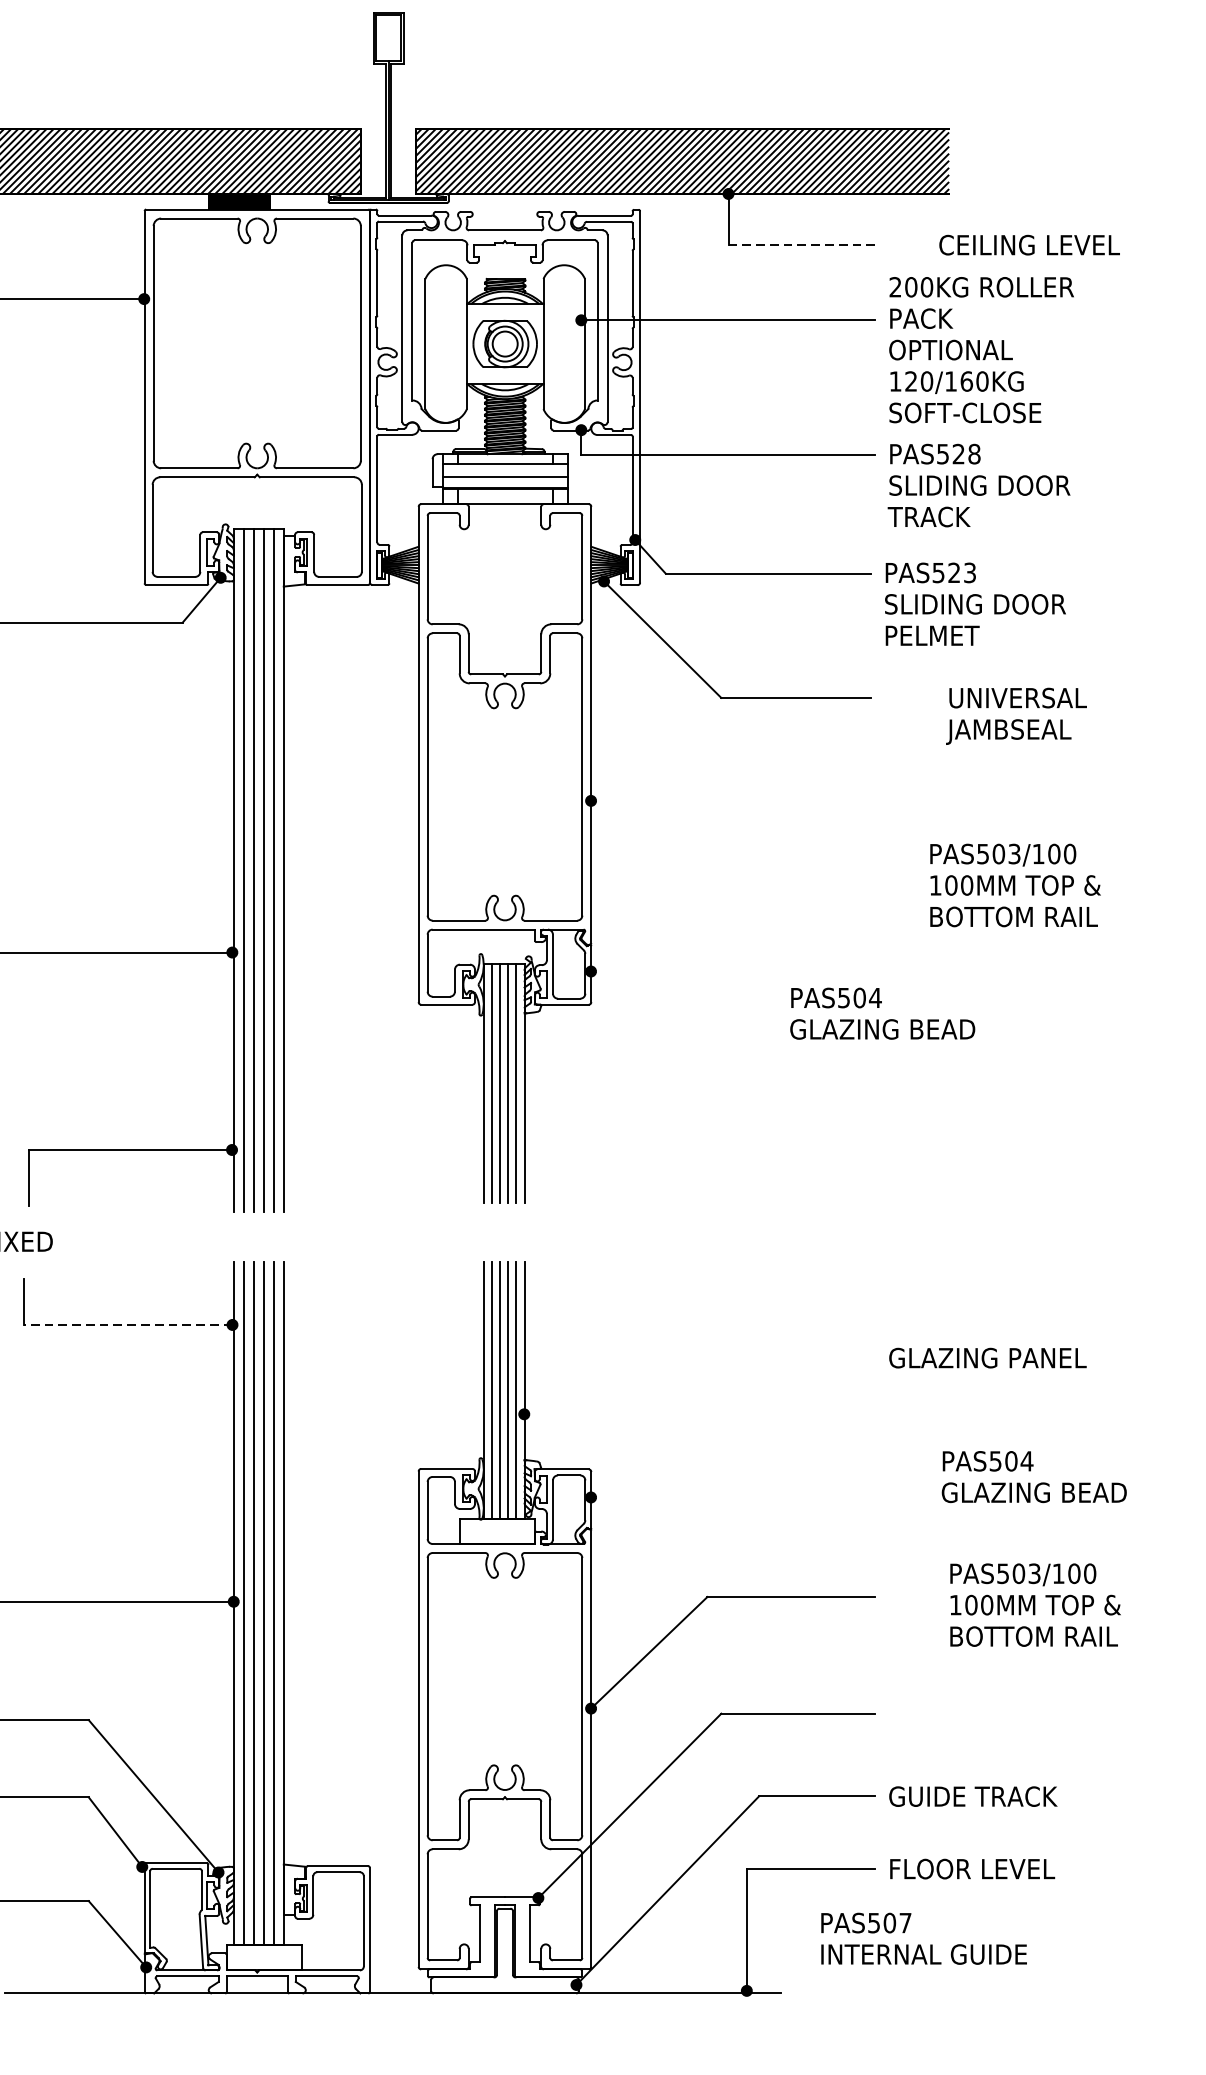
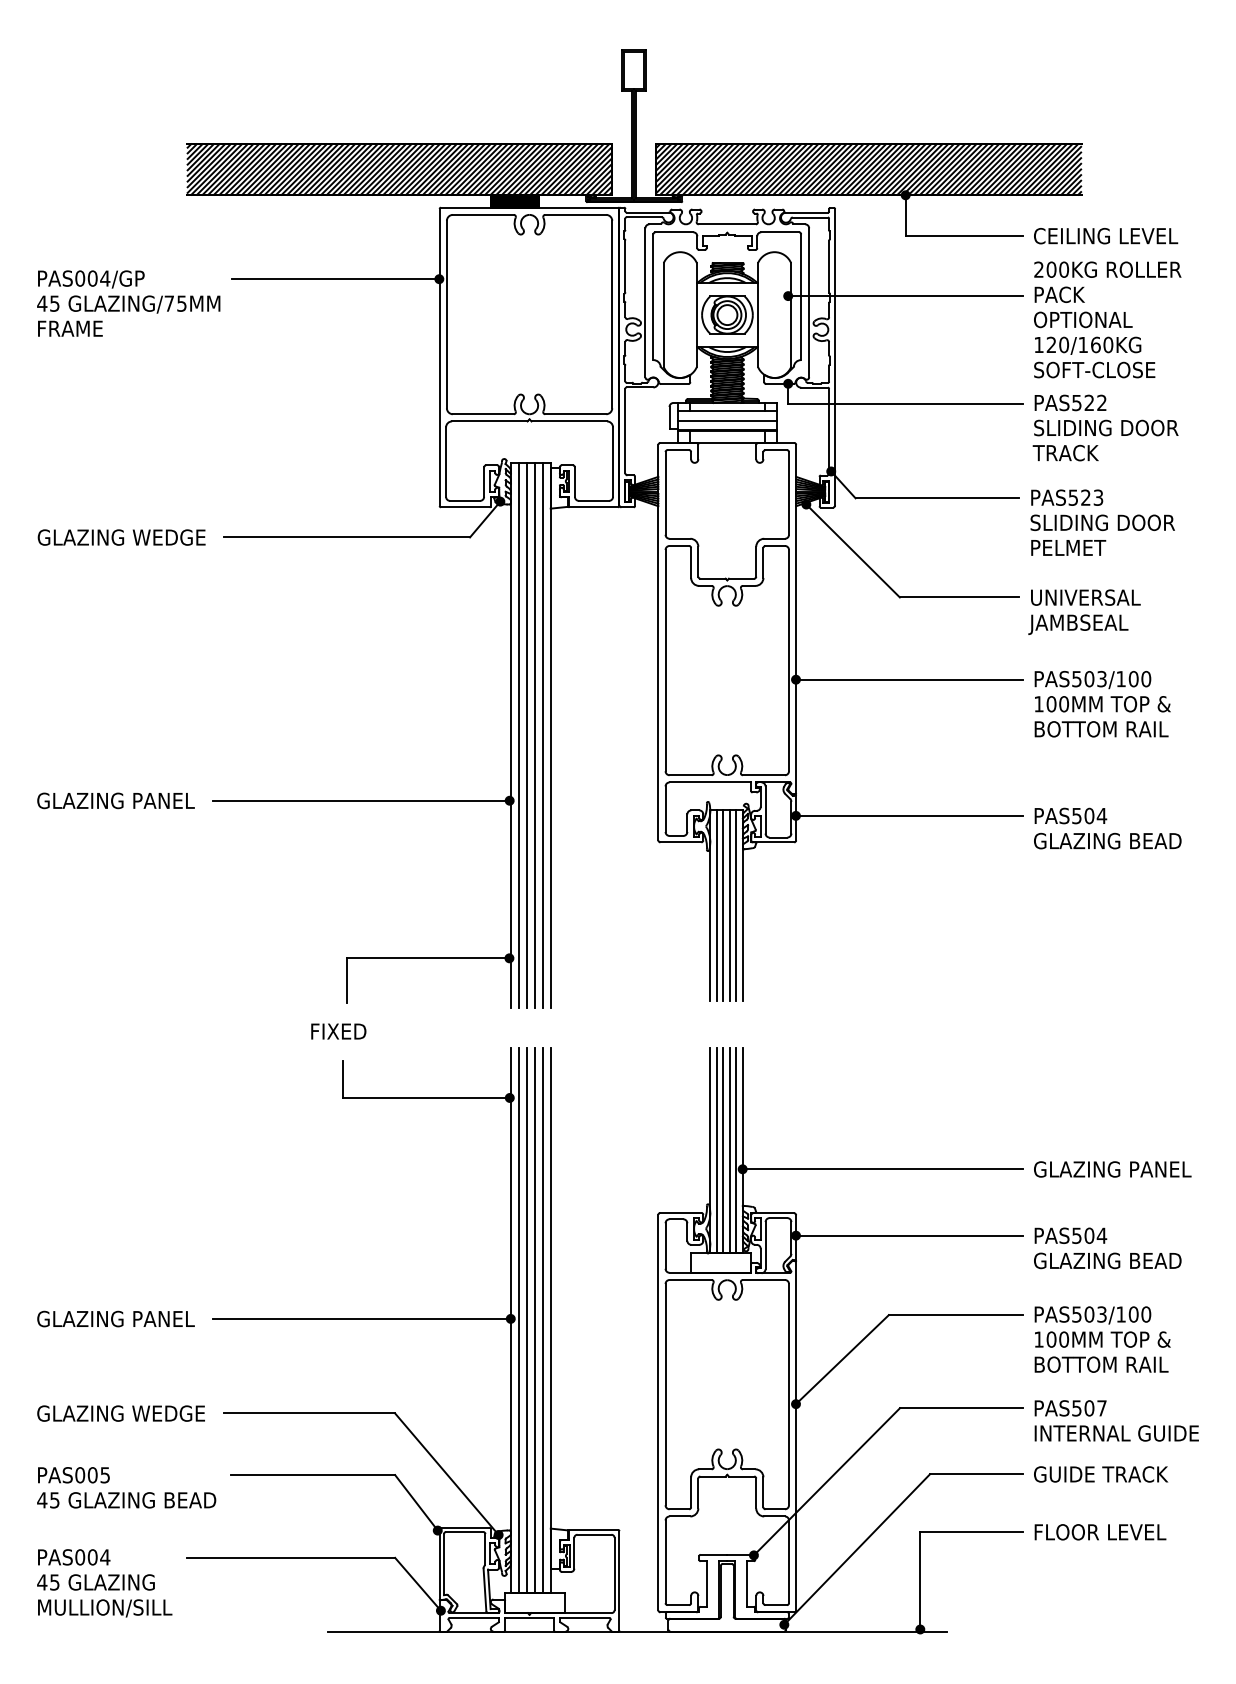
line: (802, 245) -> (964, 236), dashed -> solid
text: (1030, 245) -> (1106, 236), moved
text: (973, 453) -> (1101, 402), PAS528 -> PAS522
text: (1016, 715) -> (1084, 611), moved
line: (733, 800) -> (909, 679), added
text: (1015, 885) -> (1102, 704), moved
line: (732, 971) -> (908, 815), added
text: (882, 1013) -> (1107, 828), moved
line: (126, 1324) -> (425, 1097), dashed -> solid
text: (987, 1358) -> (1112, 1169), moved
line: (699, 1414) -> (882, 1169), added
text: (1033, 1477) -> (1107, 1248), moved
line: (733, 1497) -> (909, 1235), added
text: (1035, 1605) -> (1102, 1339), moved
text: (923, 1938) -> (1116, 1420), moved

